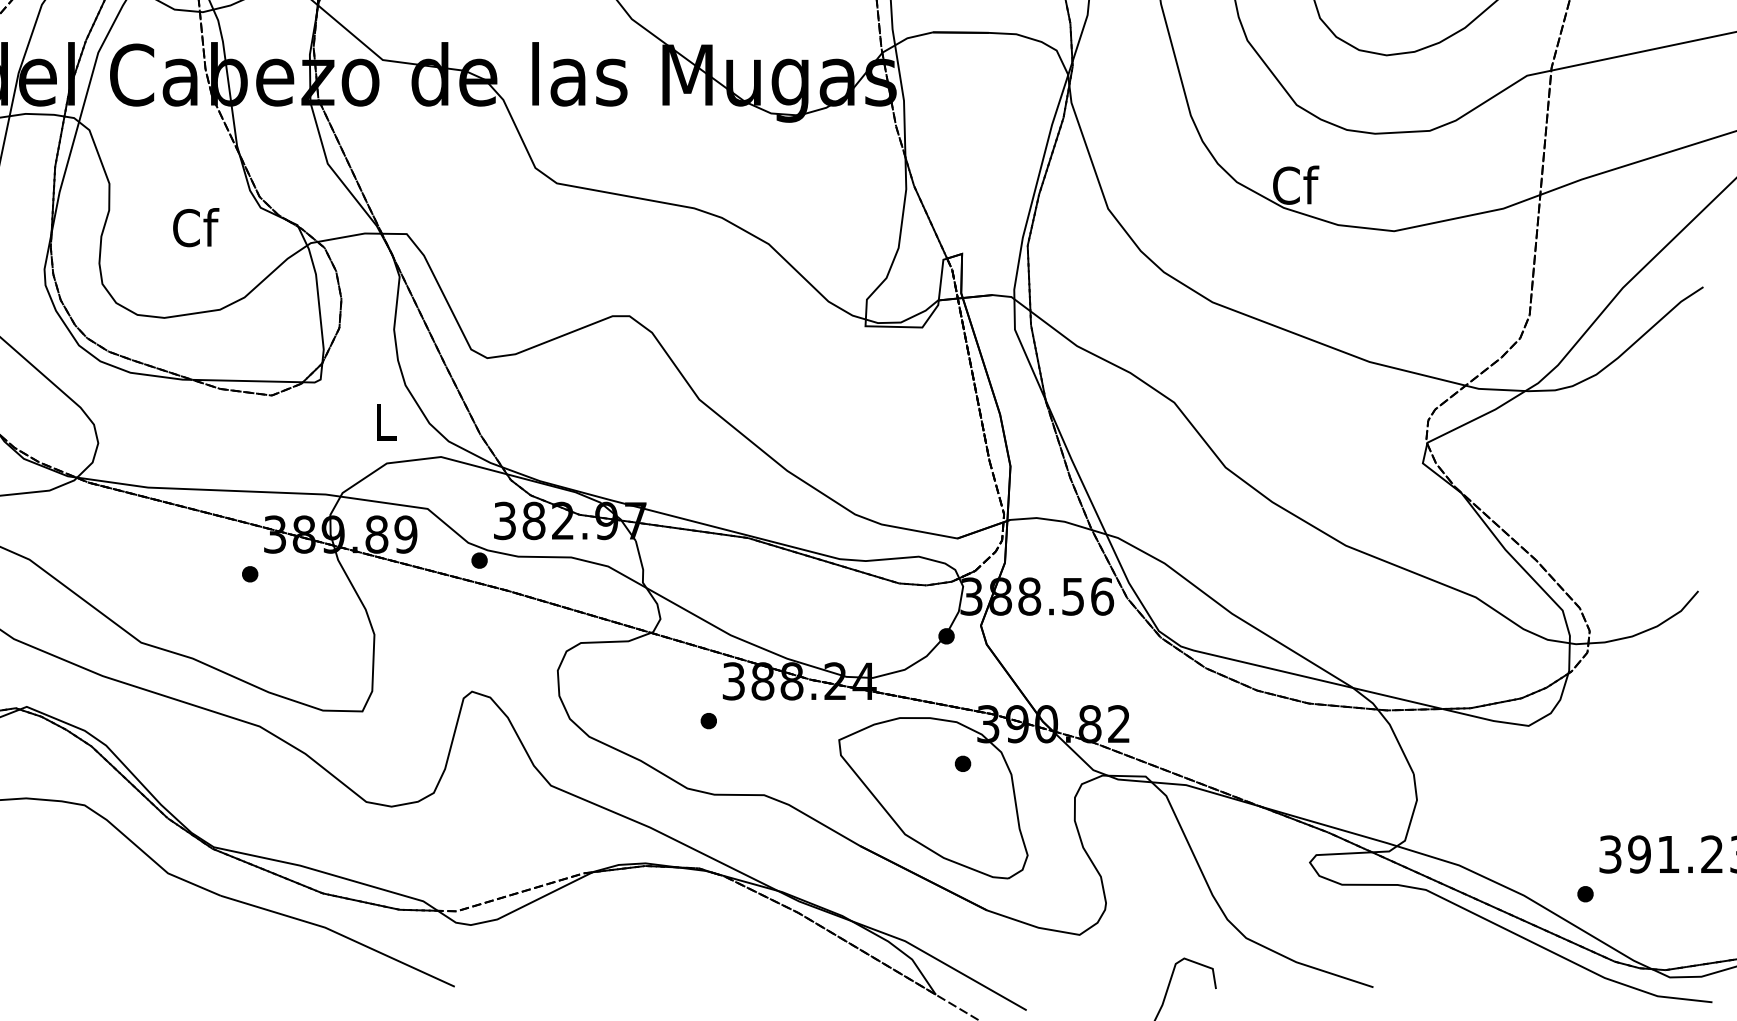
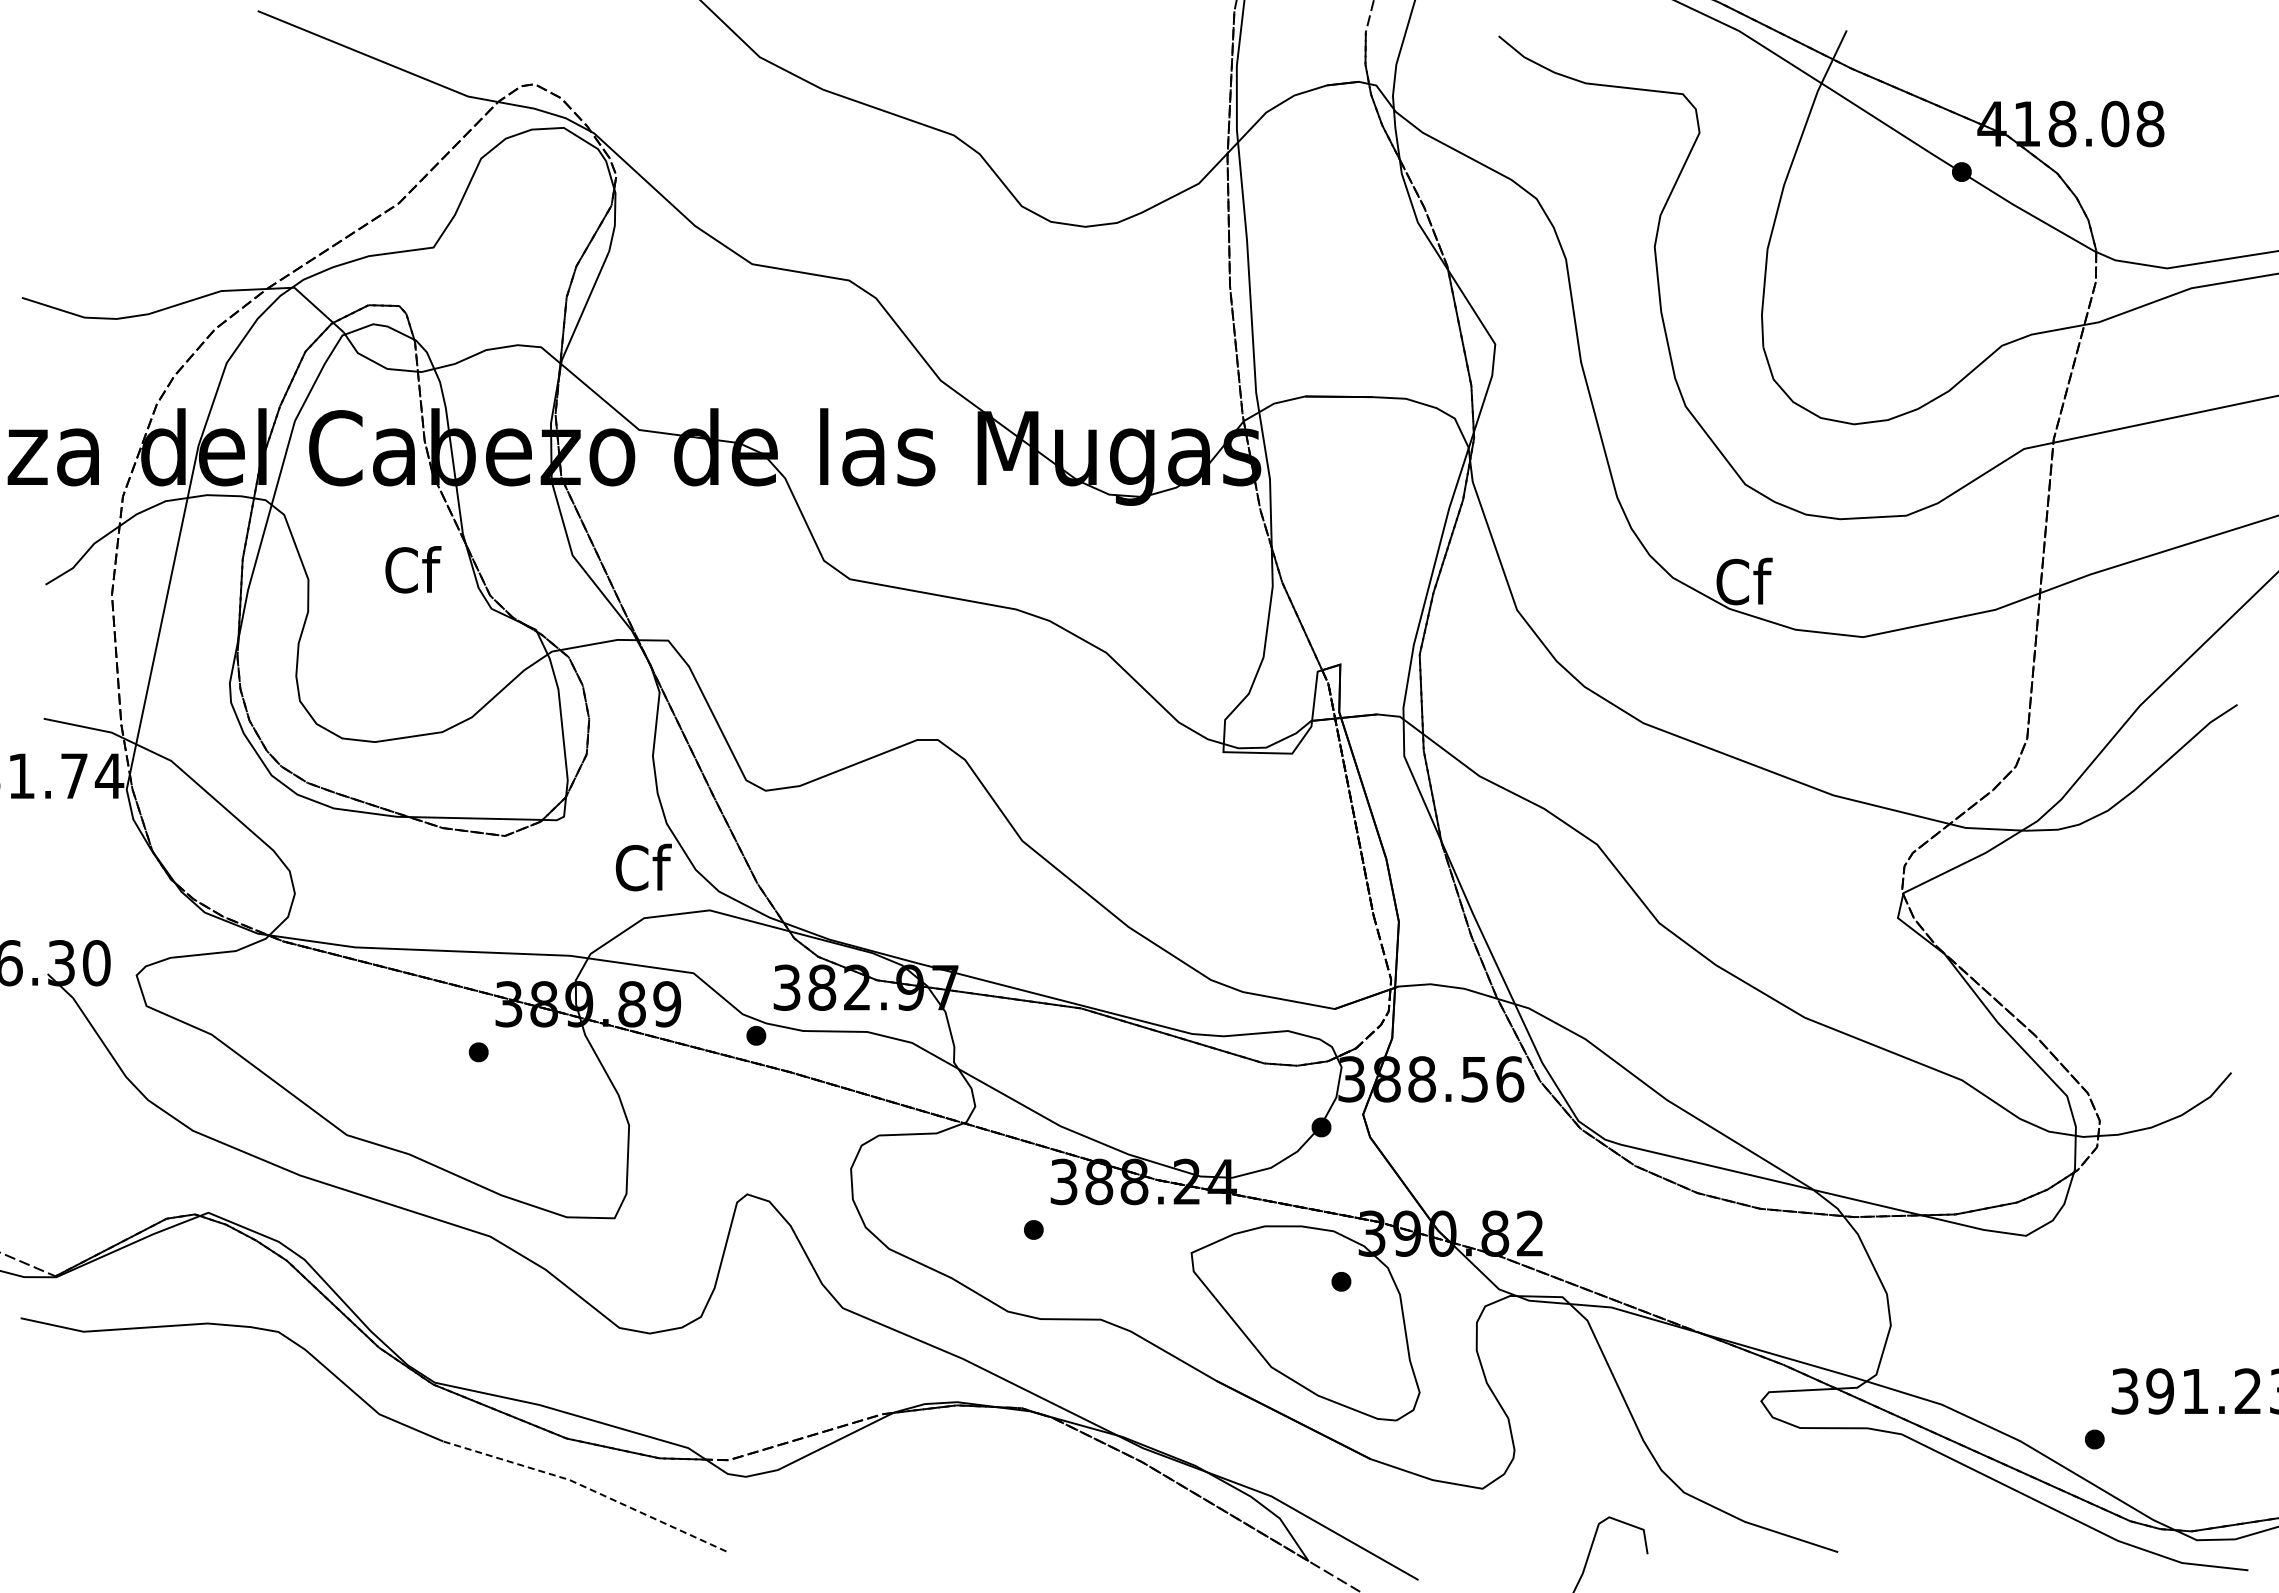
text: (196, 227) -> (413, 569), moved
text: (386, 421) -> (643, 867), L -> Cf
line: (339, 933) -> (586, 1487), solid -> dashed

